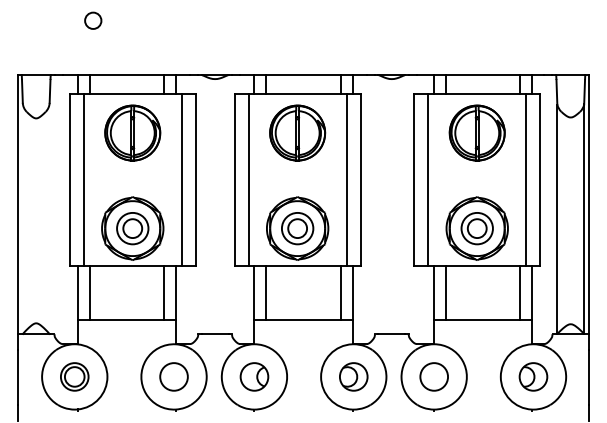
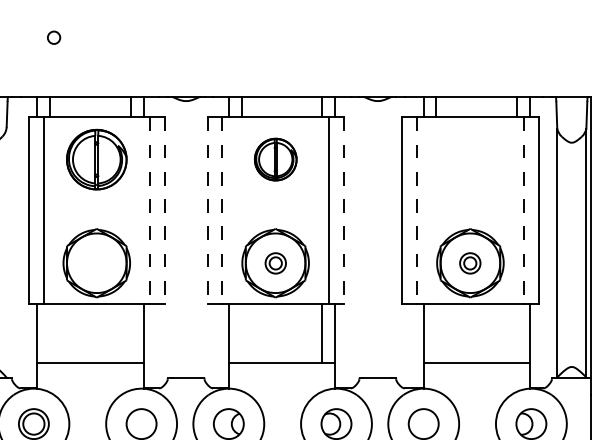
circle: (93, 20) -> (54, 37), size x0.7
part: (297, 132) -> (275, 159), size x0.7
part: (476, 132) -> (469, 159), removed
line: (181, 180) -> (149, 211), solid -> dashed
line: (195, 180) -> (164, 211), solid -> dashed
line: (234, 180) -> (207, 211), solid -> dashed
line: (248, 180) -> (222, 211), solid -> dashed
line: (360, 180) -> (343, 211), solid -> dashed
line: (428, 180) -> (417, 211), solid -> dashed
line: (526, 180) -> (523, 211), solid -> dashed
part: (132, 228) -> (96, 263), removed
part: (297, 228) -> (275, 263), size x0.6
part: (476, 228) -> (469, 263), size x0.6
line: (89, 293) -> (49, 333), removed
line: (163, 293) -> (130, 333), removed
line: (266, 293) -> (241, 333), removed
line: (445, 293) -> (435, 333), removed
line: (520, 293) -> (517, 333), removed

